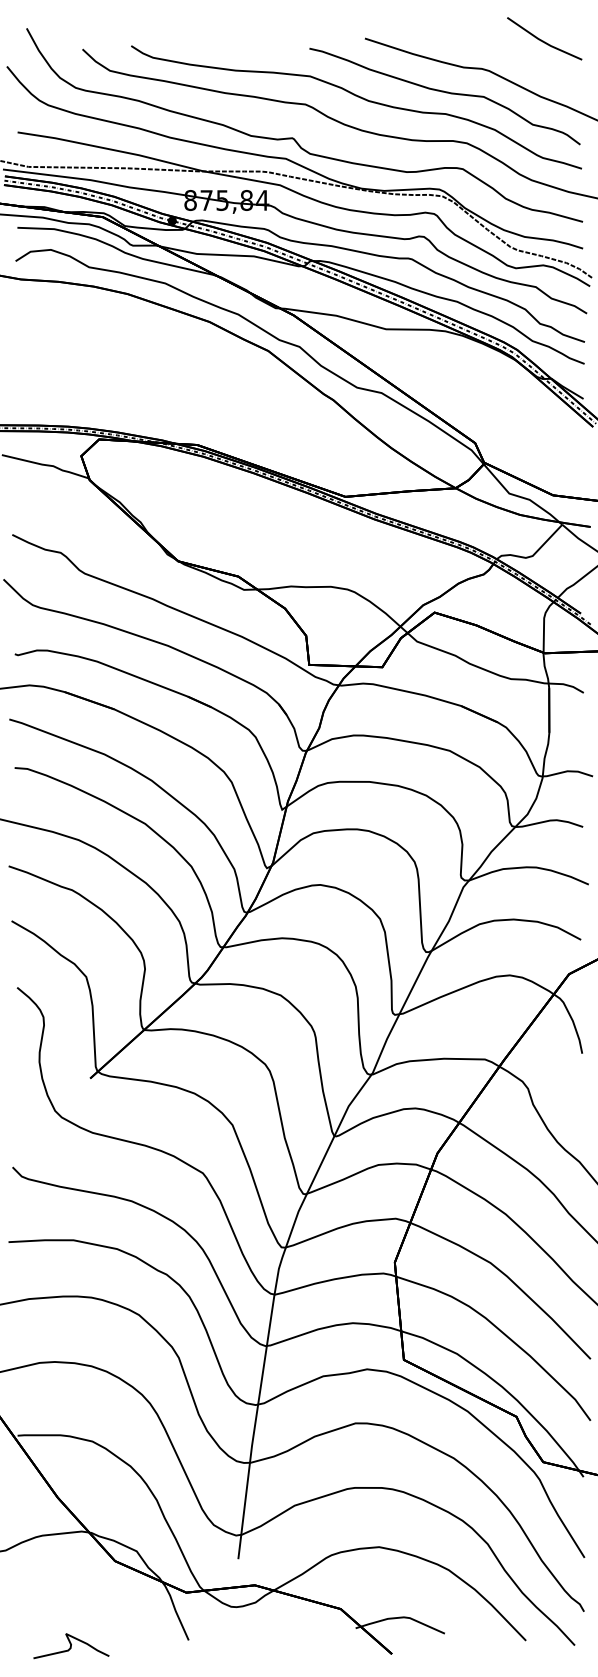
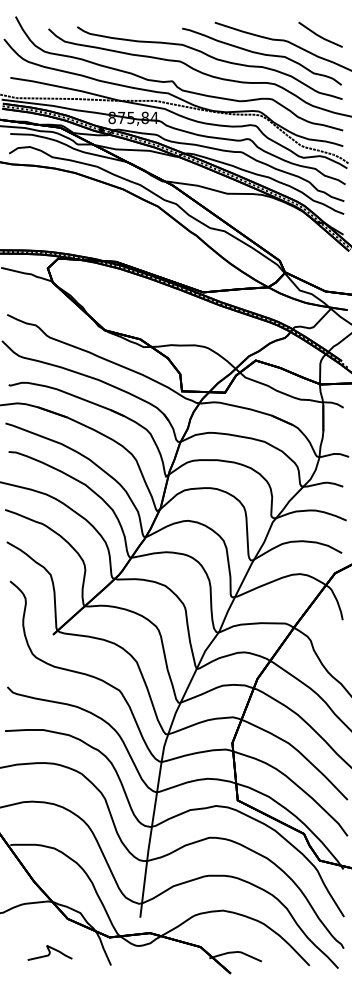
line: (544, 40) -> (320, 35), moved
curve: (70, 1645) -> (49, 952), moved

